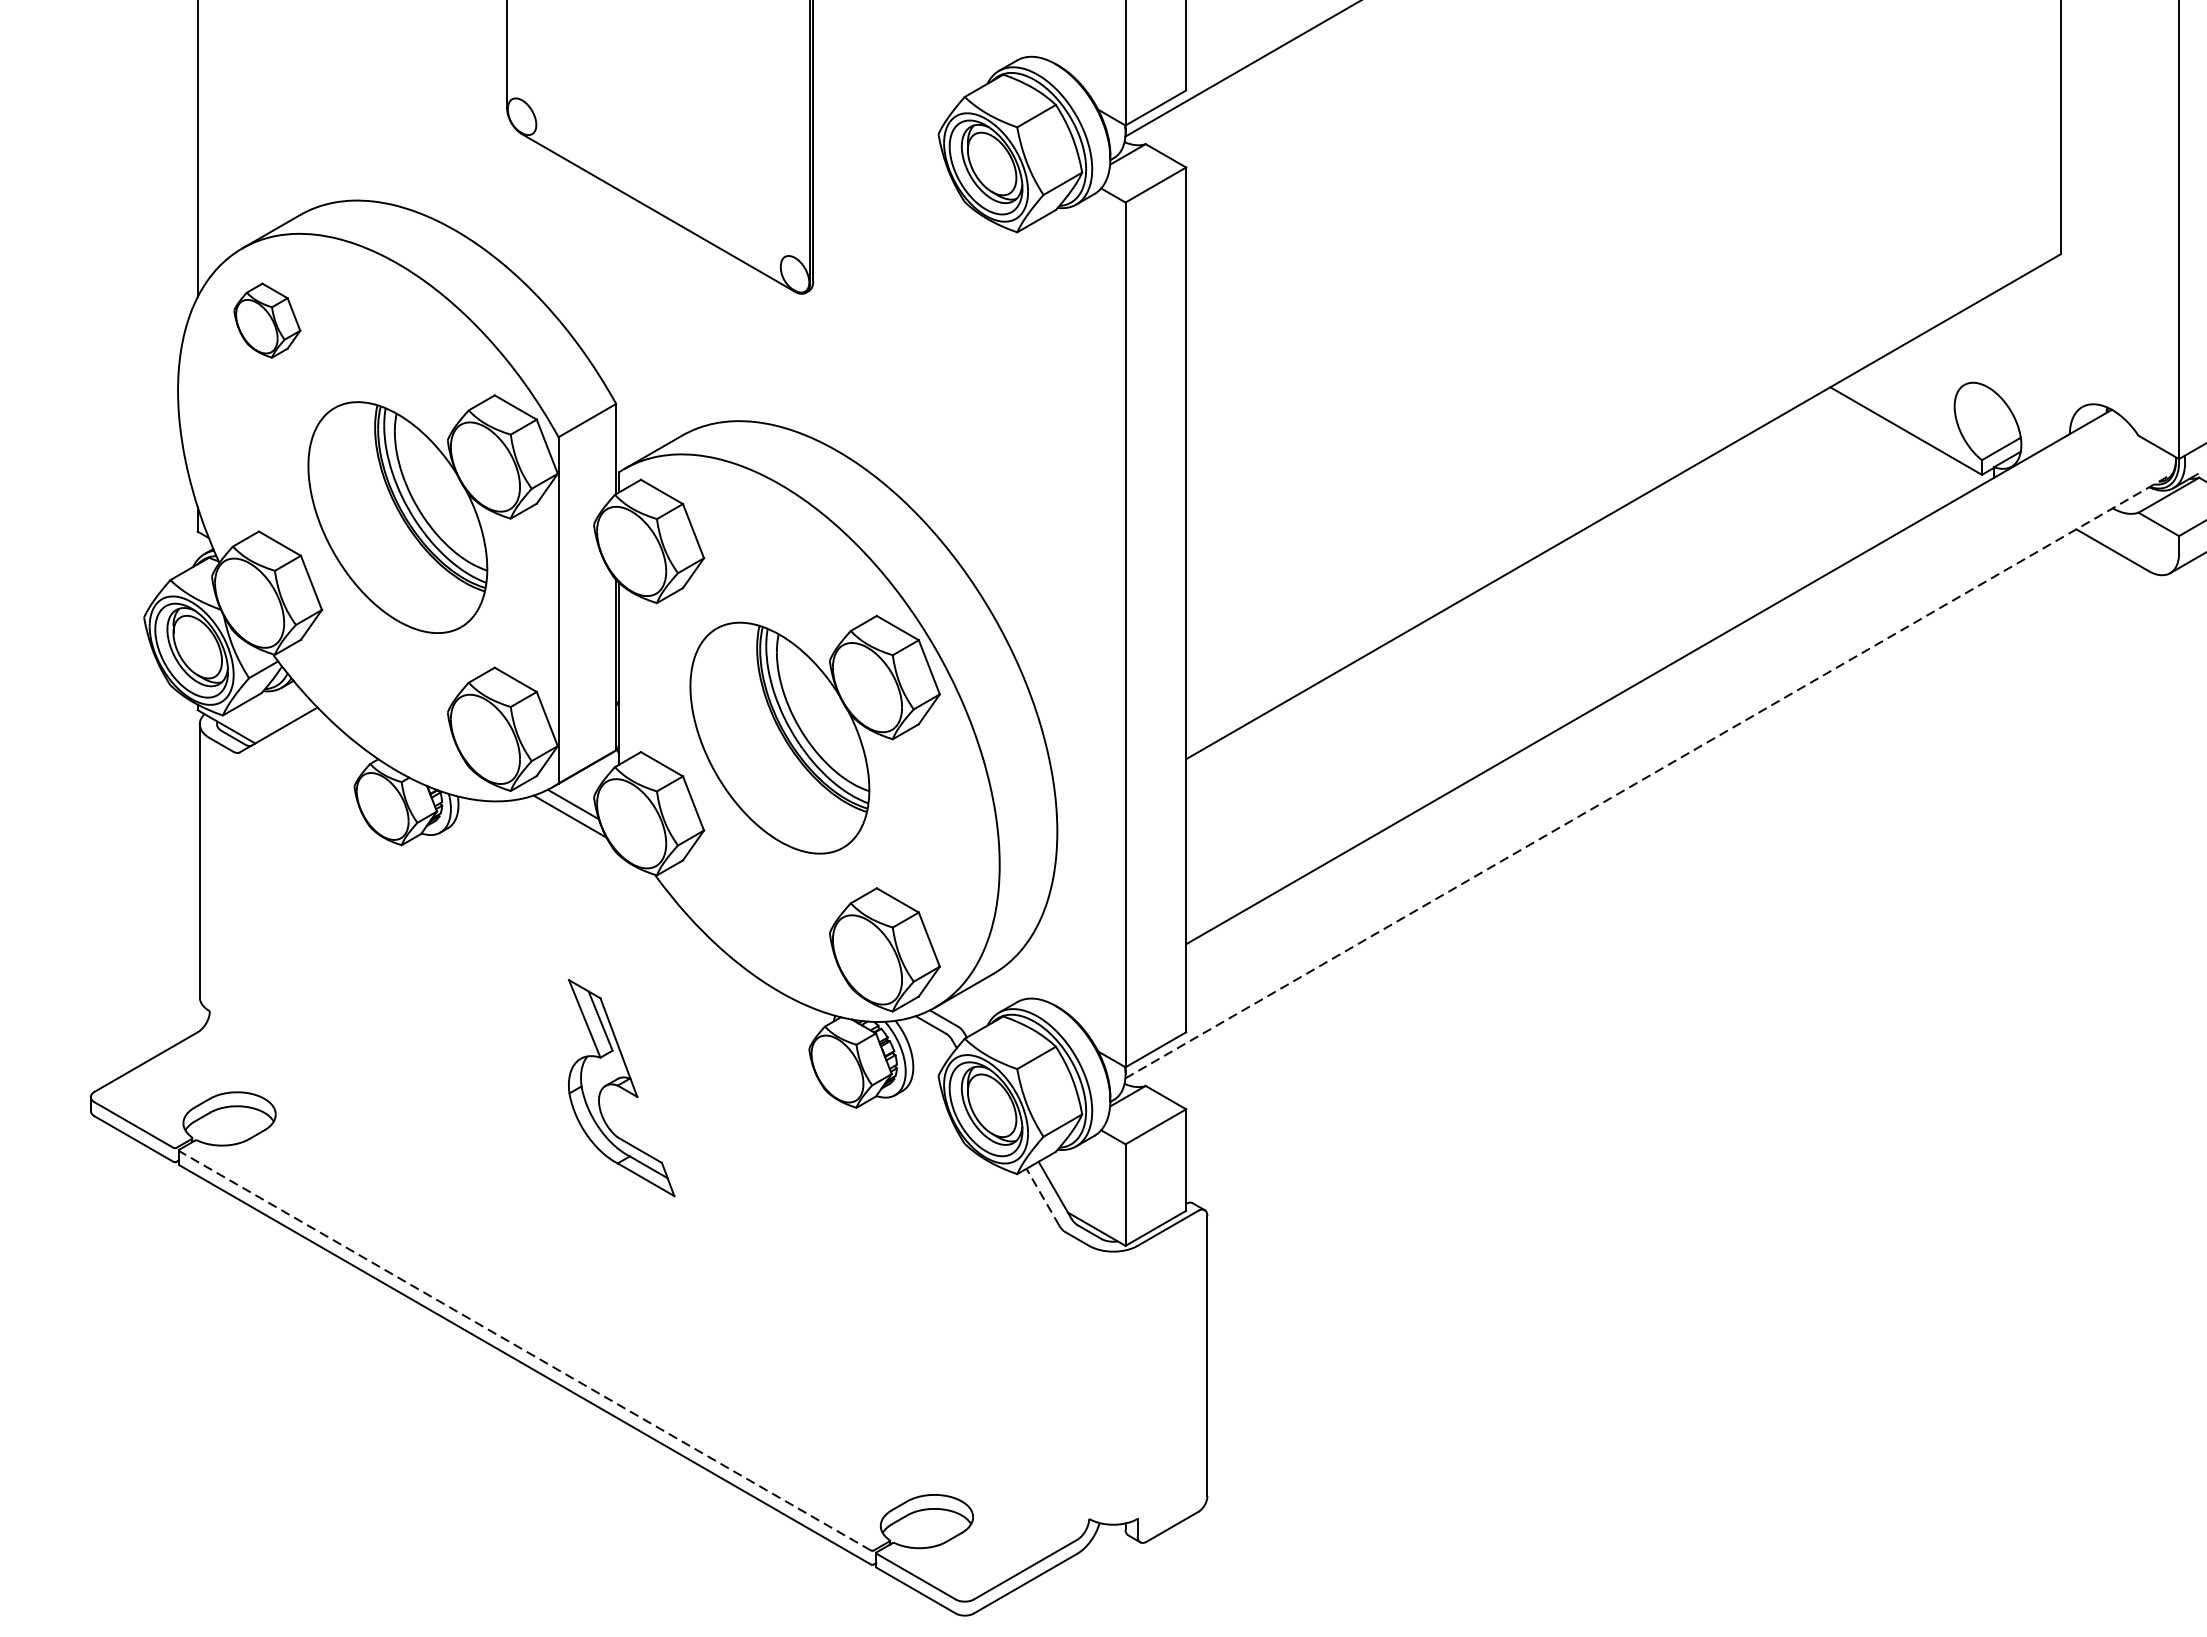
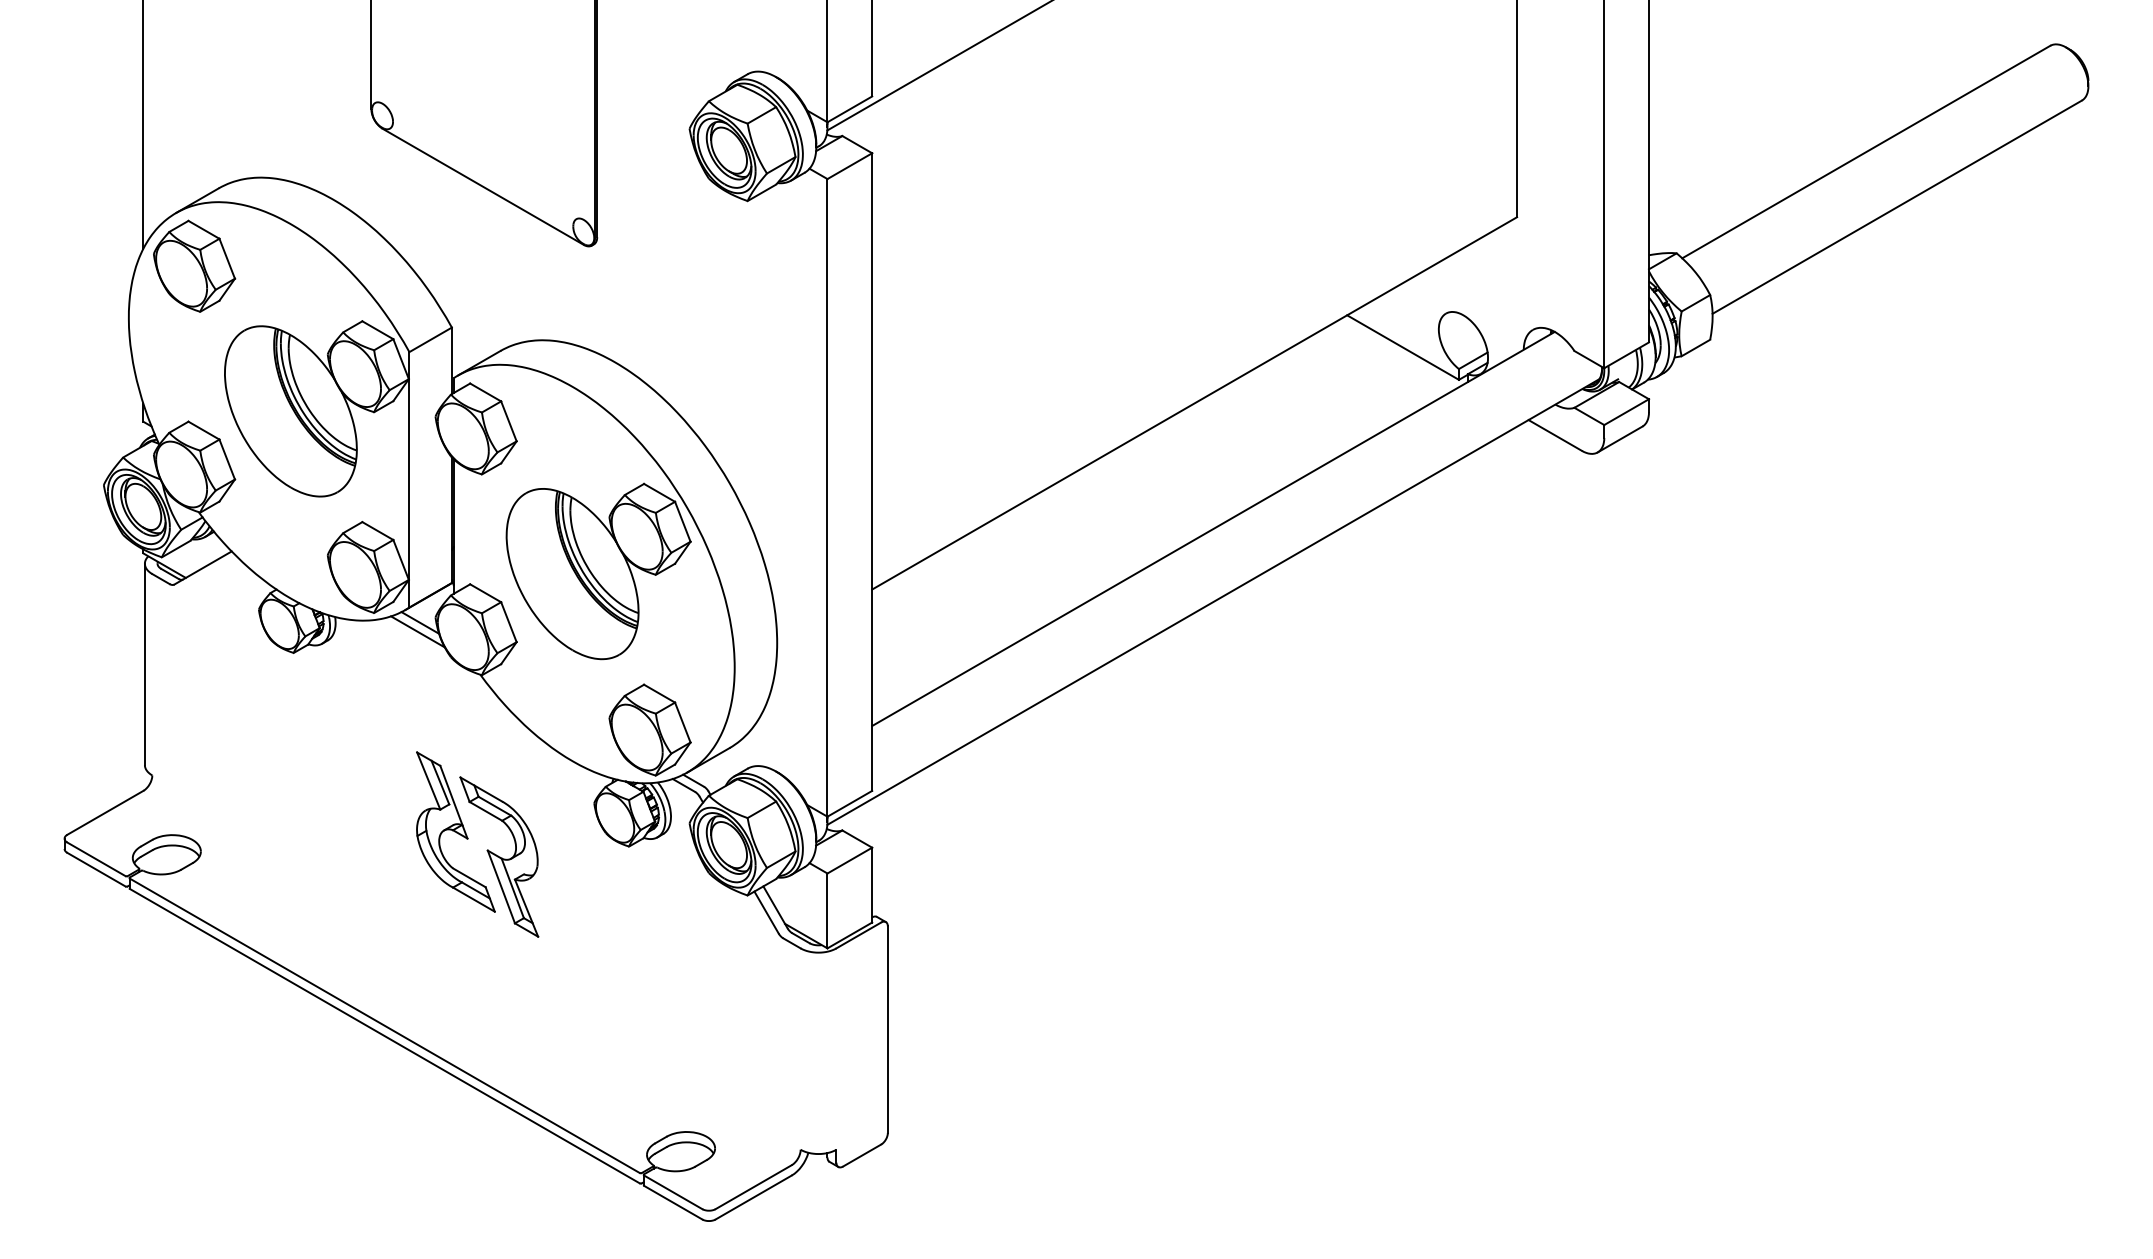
part: (267, 319) -> (194, 265), size x1.67
line: (1649, 776) -> (1213, 602), dashed -> solid
part: (680, 1121) -> (499, 856), added
line: (1042, 1197) -> (766, 912), dashed -> solid
line: (524, 1350) -> (384, 1025), dashed -> solid

